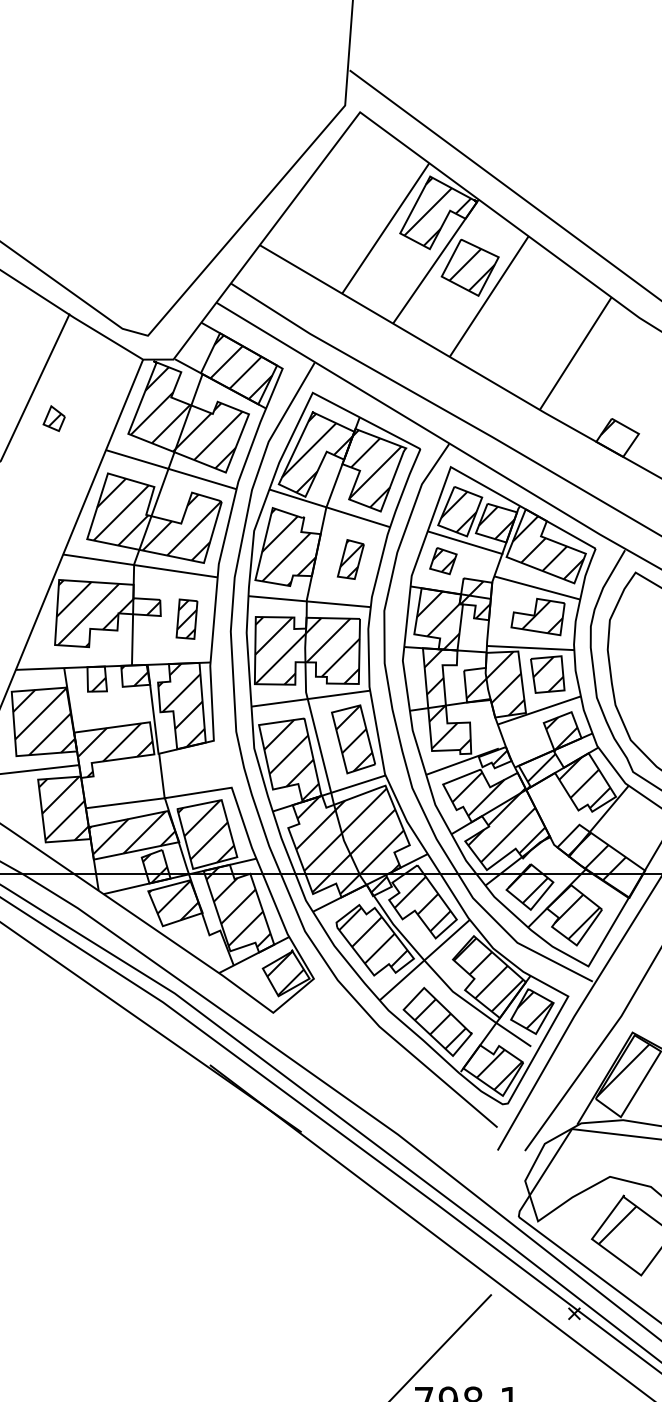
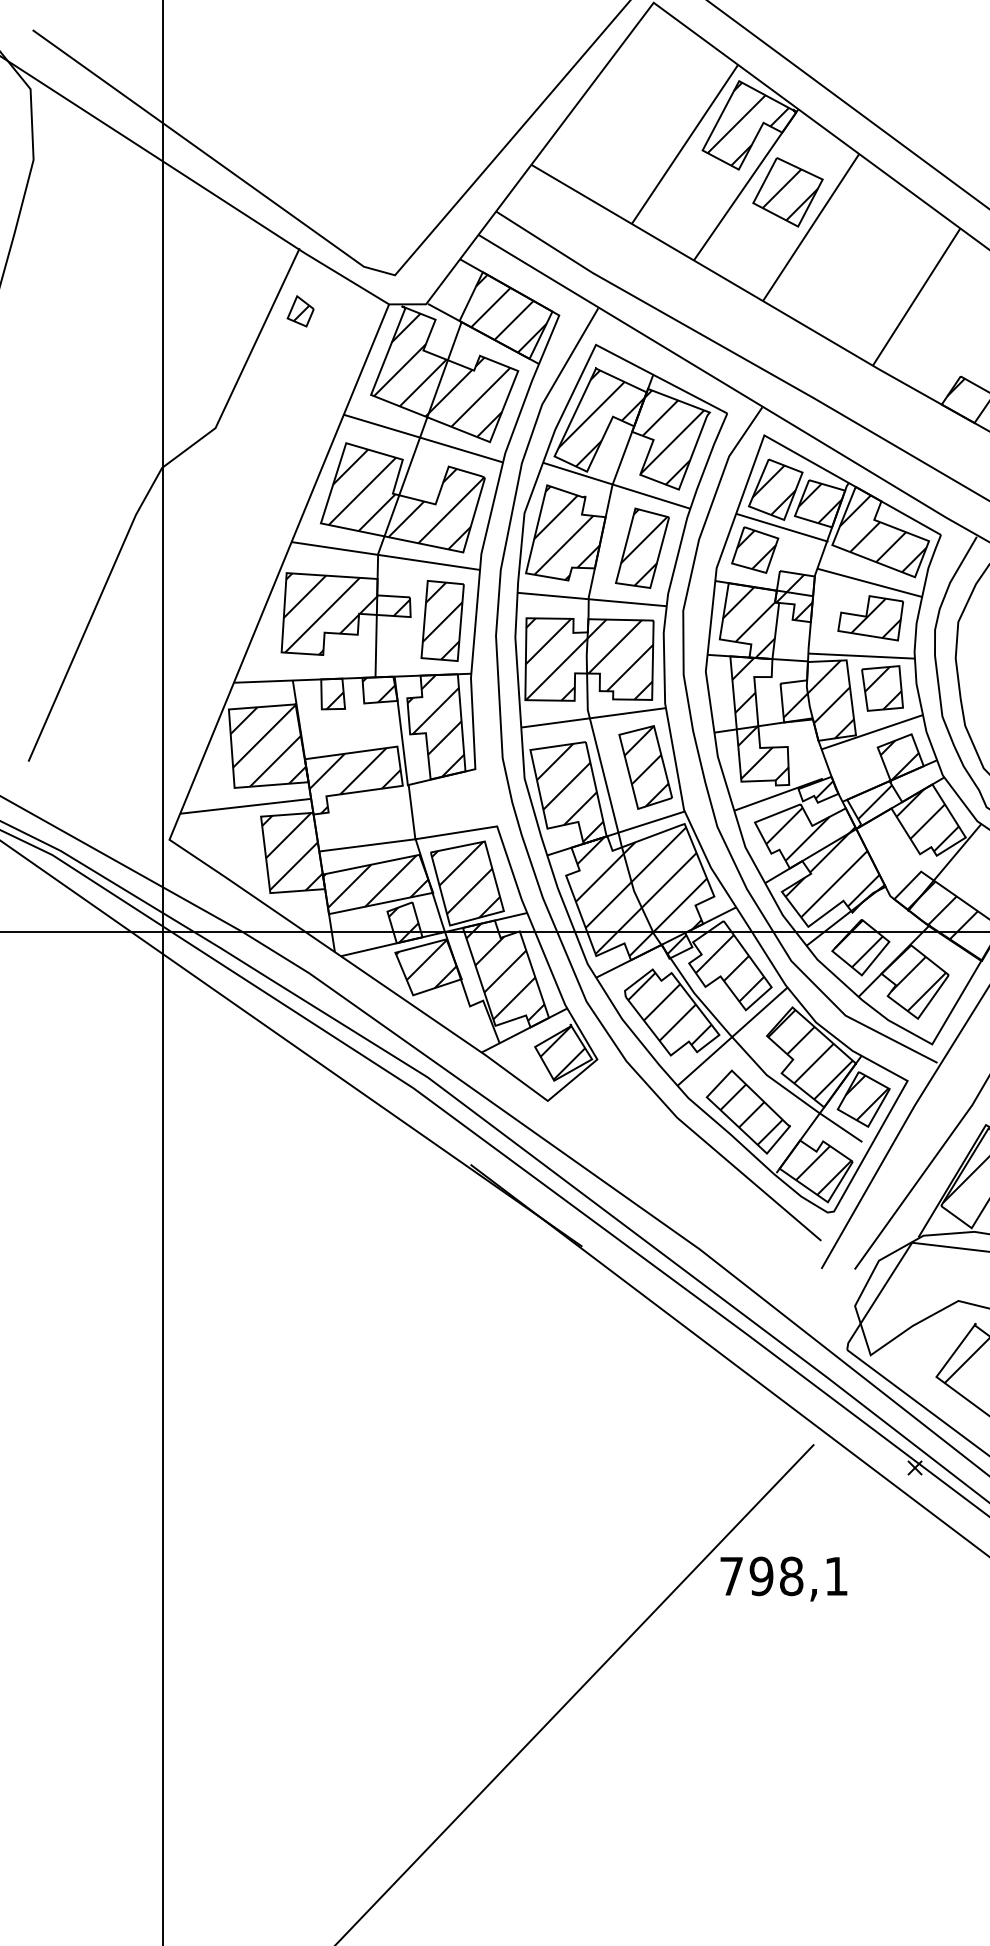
part: (54, 418) -> (300, 311), moved
part: (350, 558) -> (642, 547), size x1.67
part: (443, 560) -> (755, 549), size x1.43
part: (186, 618) -> (442, 620), size x1.67

